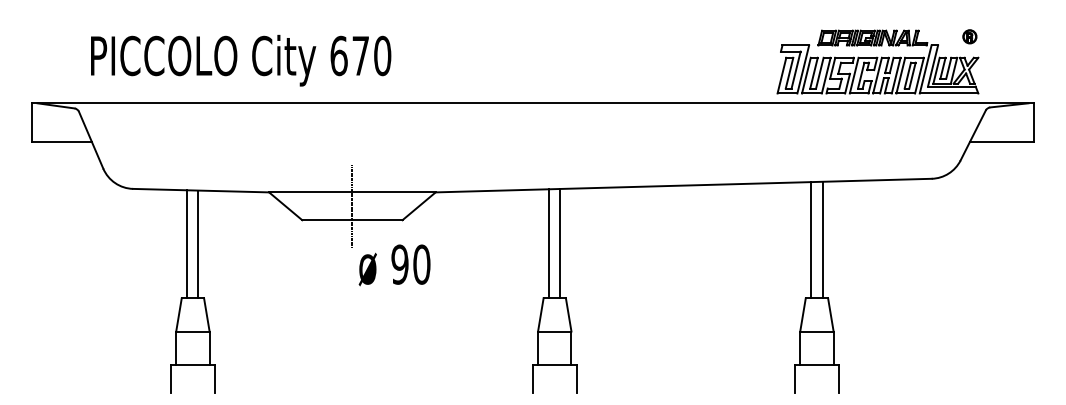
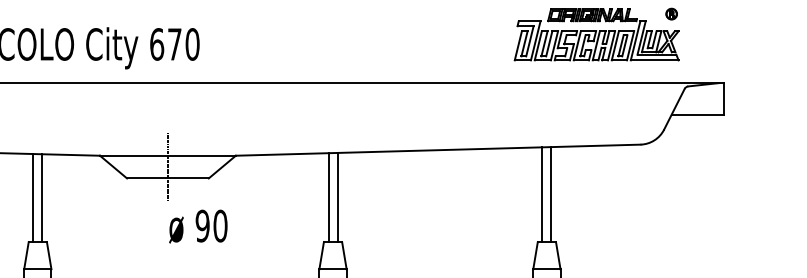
part: (877, 61) -> (596, 34), moved
text: (394, 265) -> (198, 226), moved

